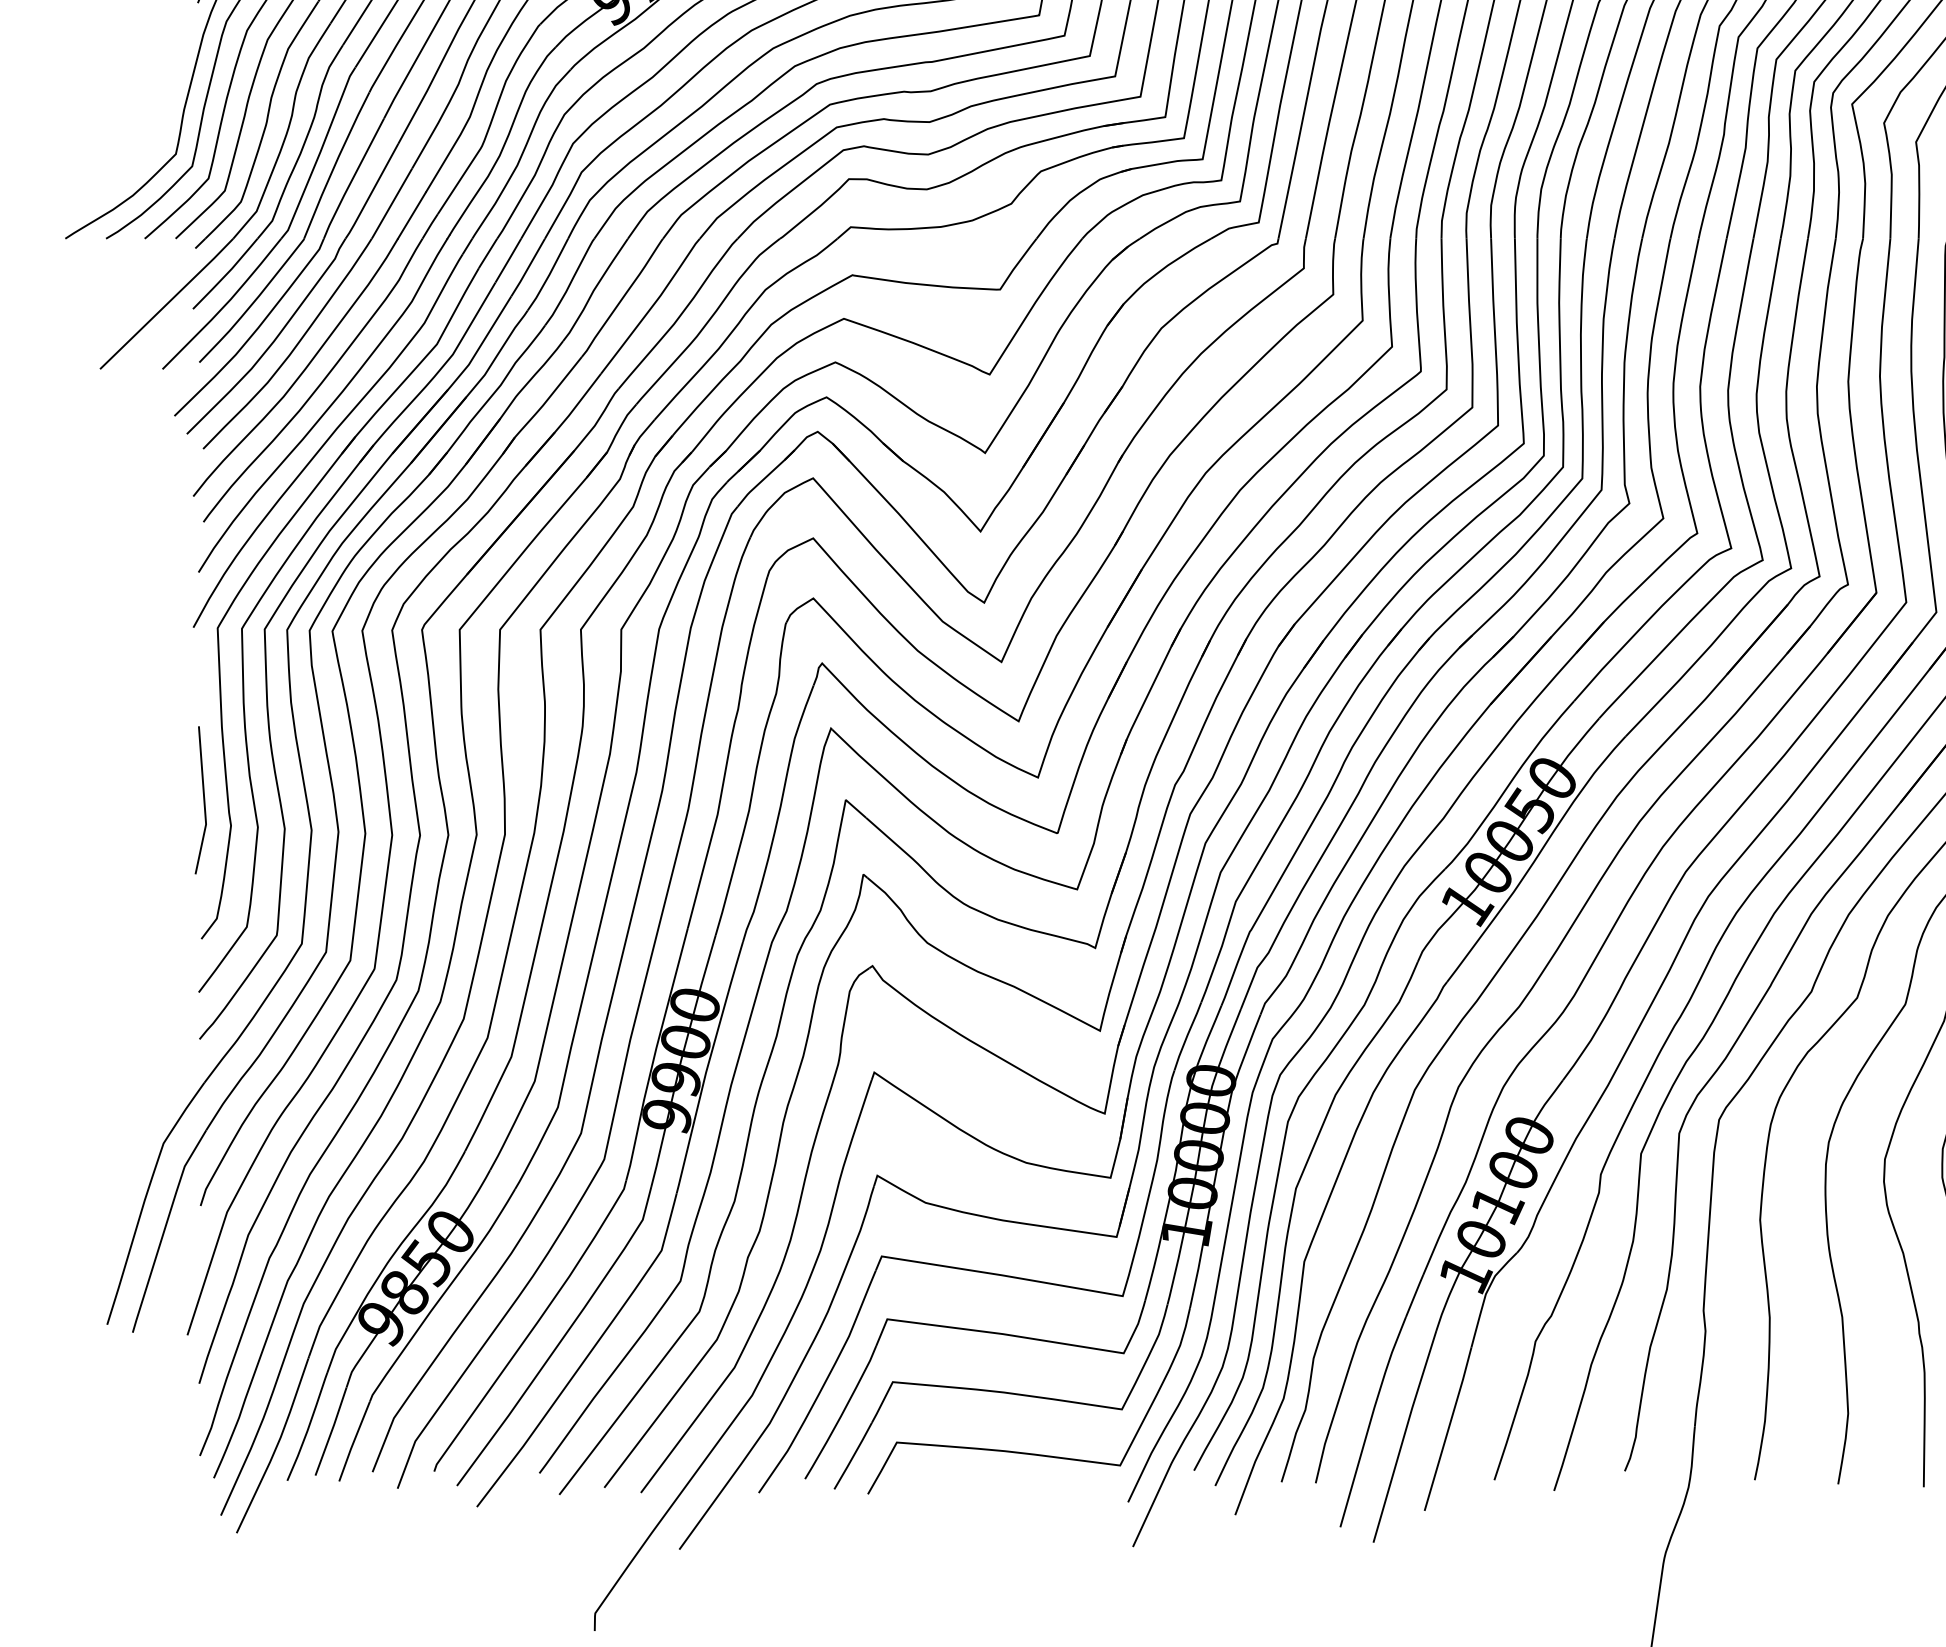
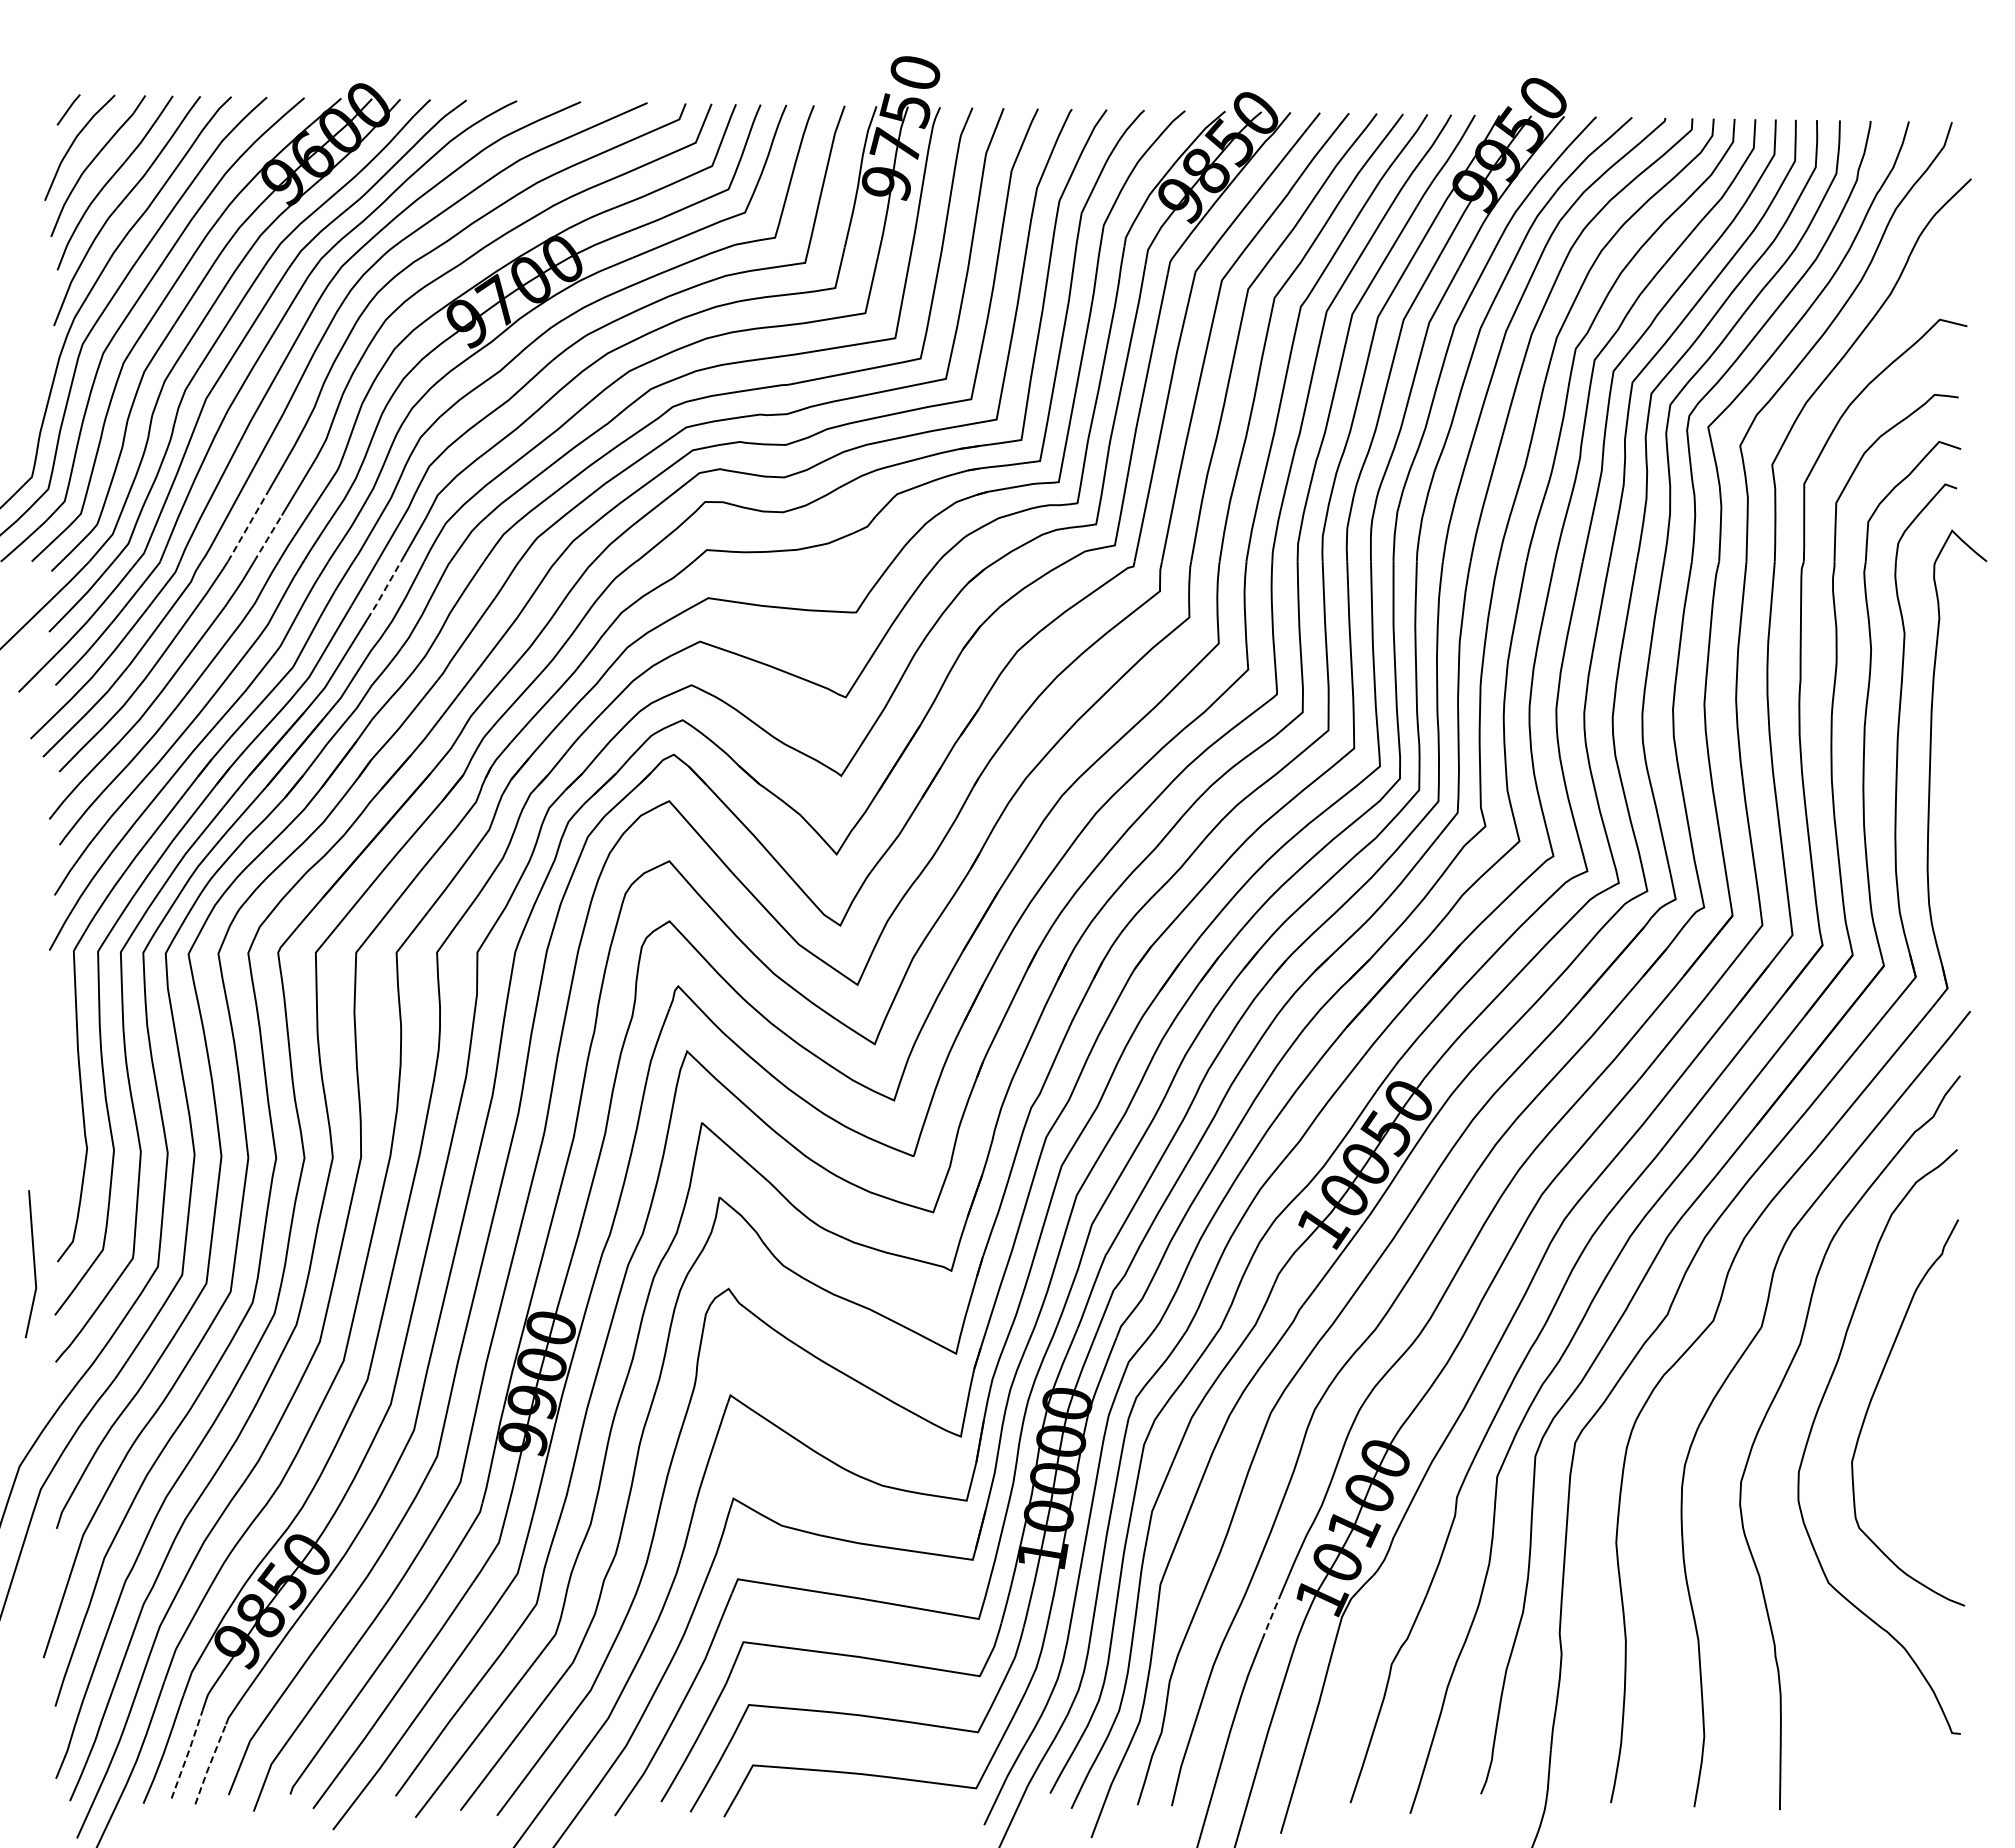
line: (392, 203) -> (248, 526), solid -> dashed
line: (411, 215) -> (267, 538), solid -> dashed
line: (528, 267) -> (384, 590), solid -> dashed
line: (203, 800) -> (33, 1264), moved
line: (1414, 1295) -> (1270, 1618), solid -> dashed
line: (331, 1431) -> (187, 1754), solid -> dashed
line: (353, 1441) -> (209, 1764), solid -> dashed

